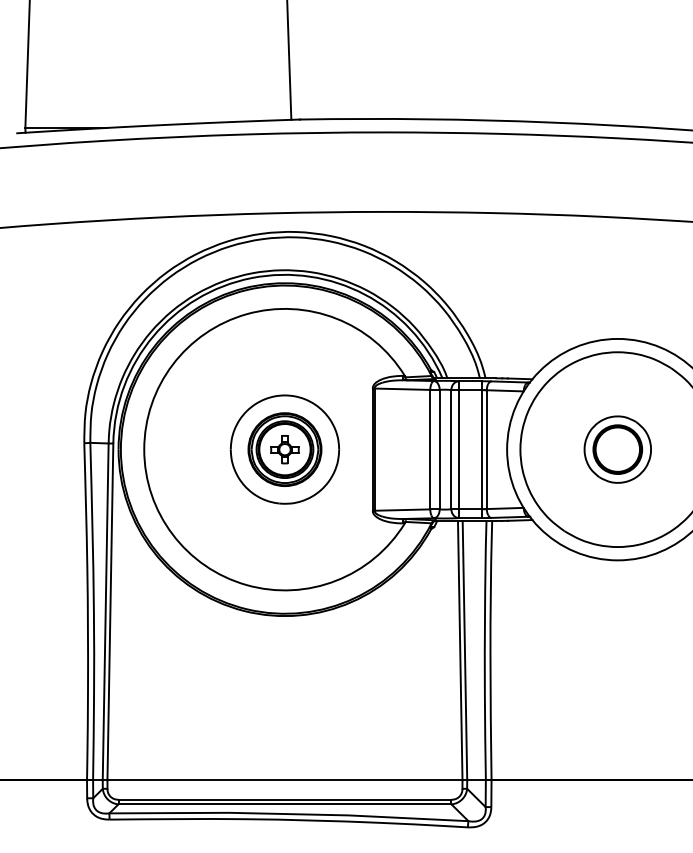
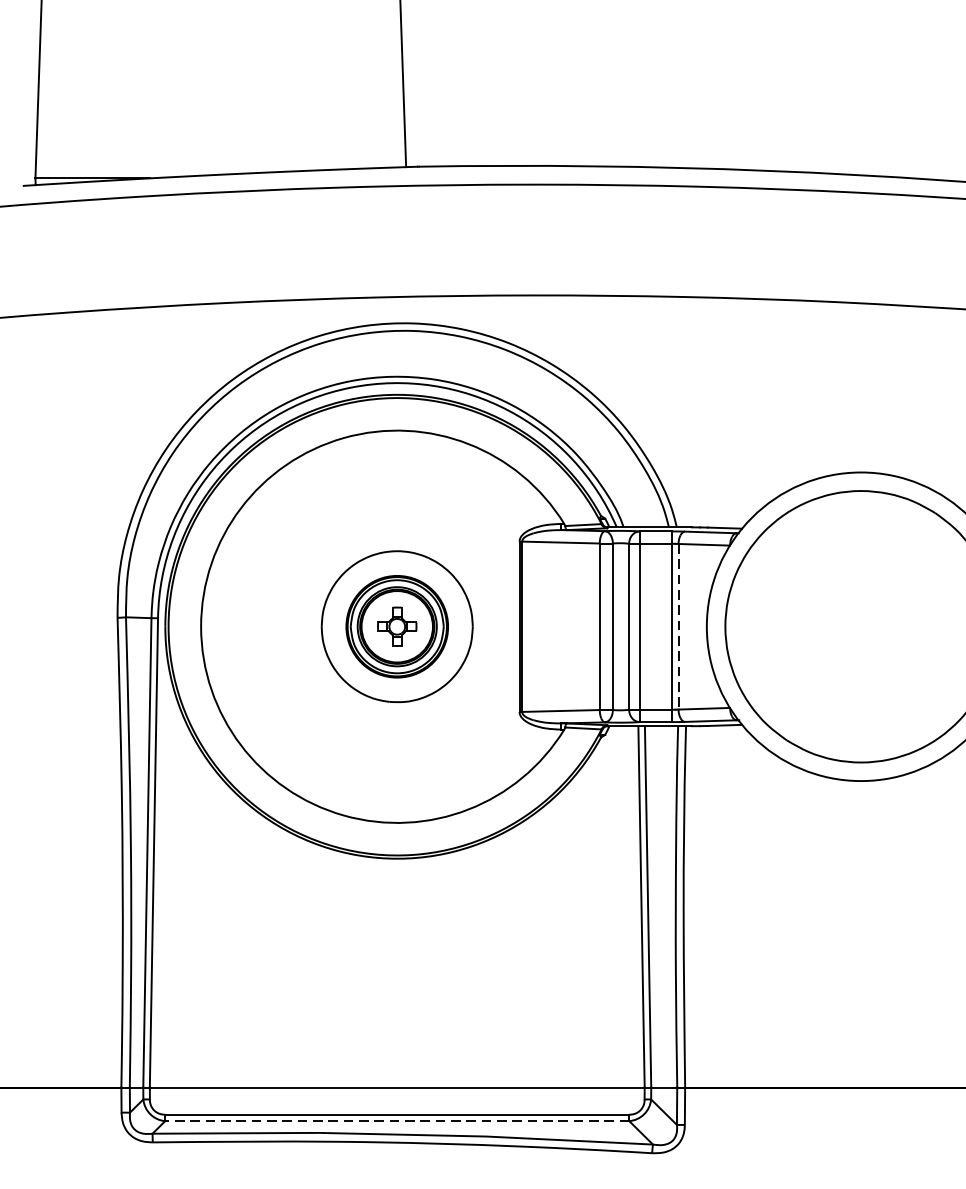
part: (617, 449) -> (860, 626), removed
line: (486, 450) -> (678, 627), solid -> dashed
line: (284, 804) -> (396, 1121), solid -> dashed

